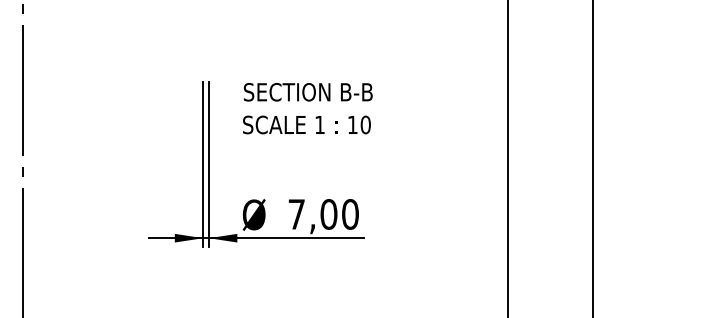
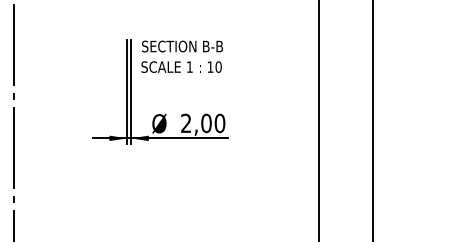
text: (306, 108) -> (181, 56), moved
text: (297, 212) -> (186, 122), 7,00 -> 2,00

